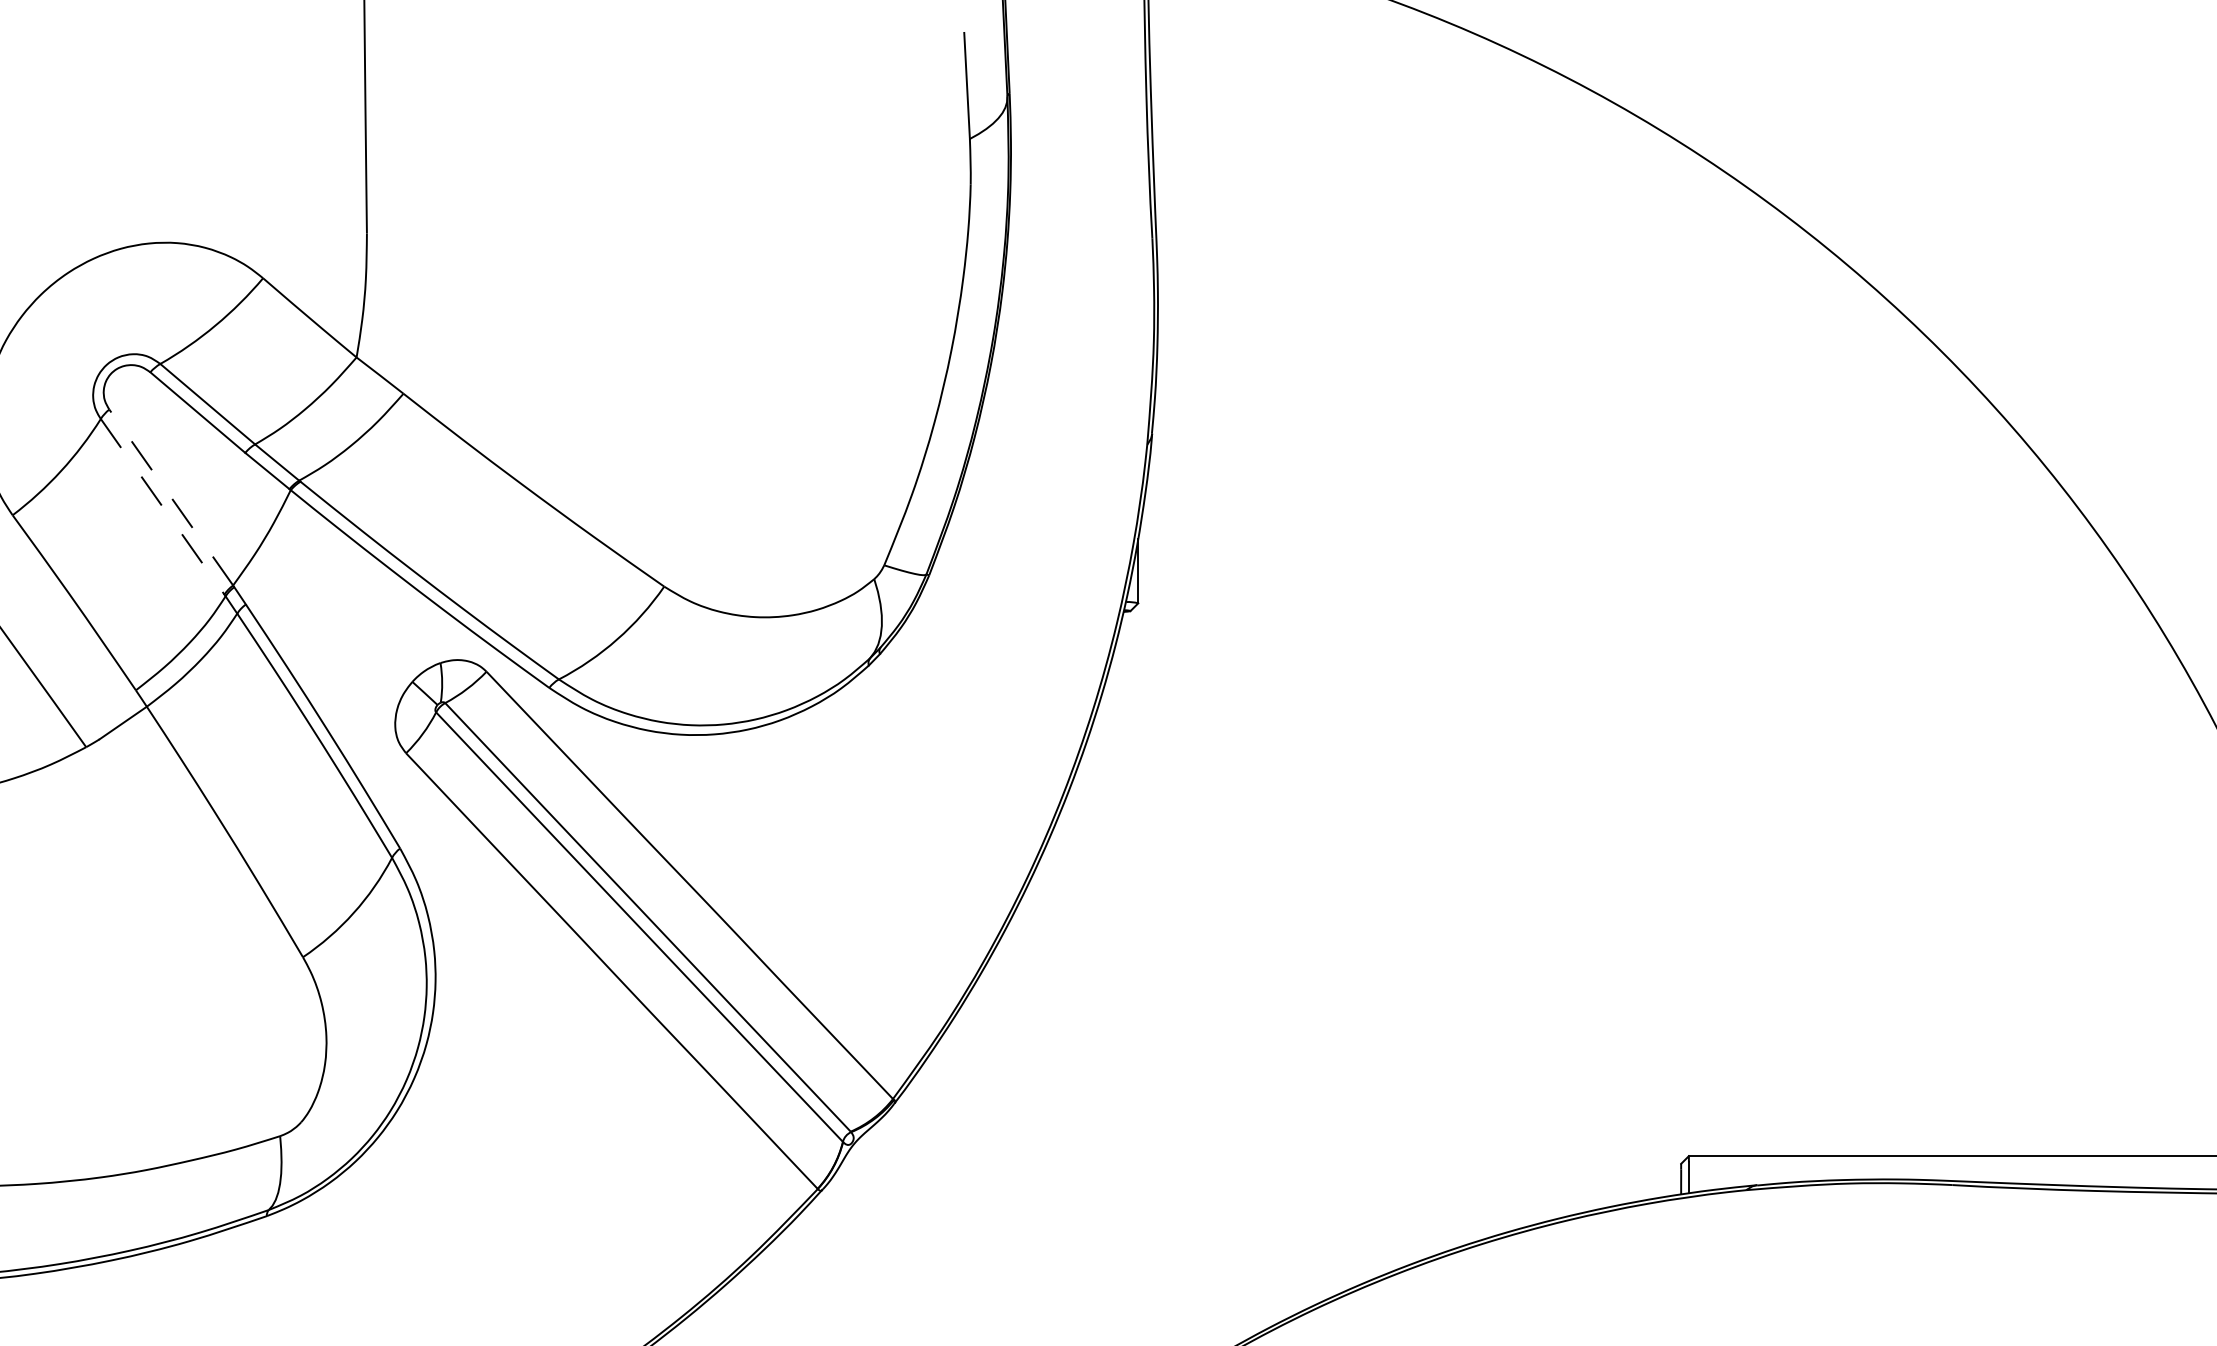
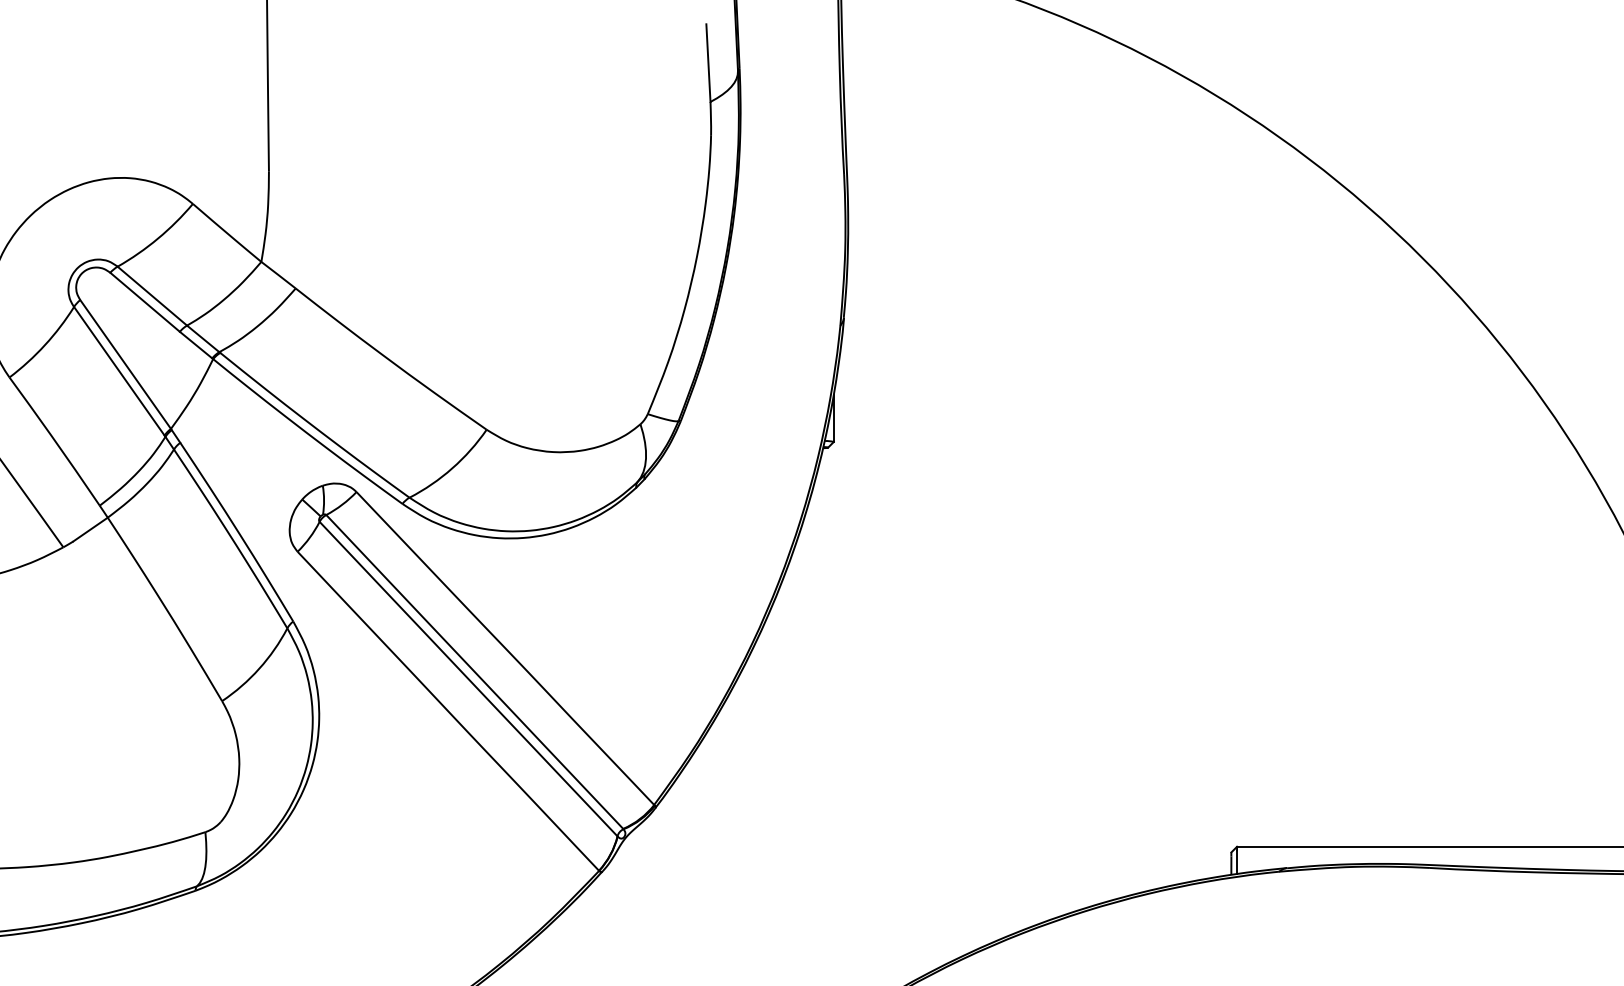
line: (171, 497) -> (125, 364), dashed -> solid
line: (162, 507) -> (119, 371), dashed -> solid

